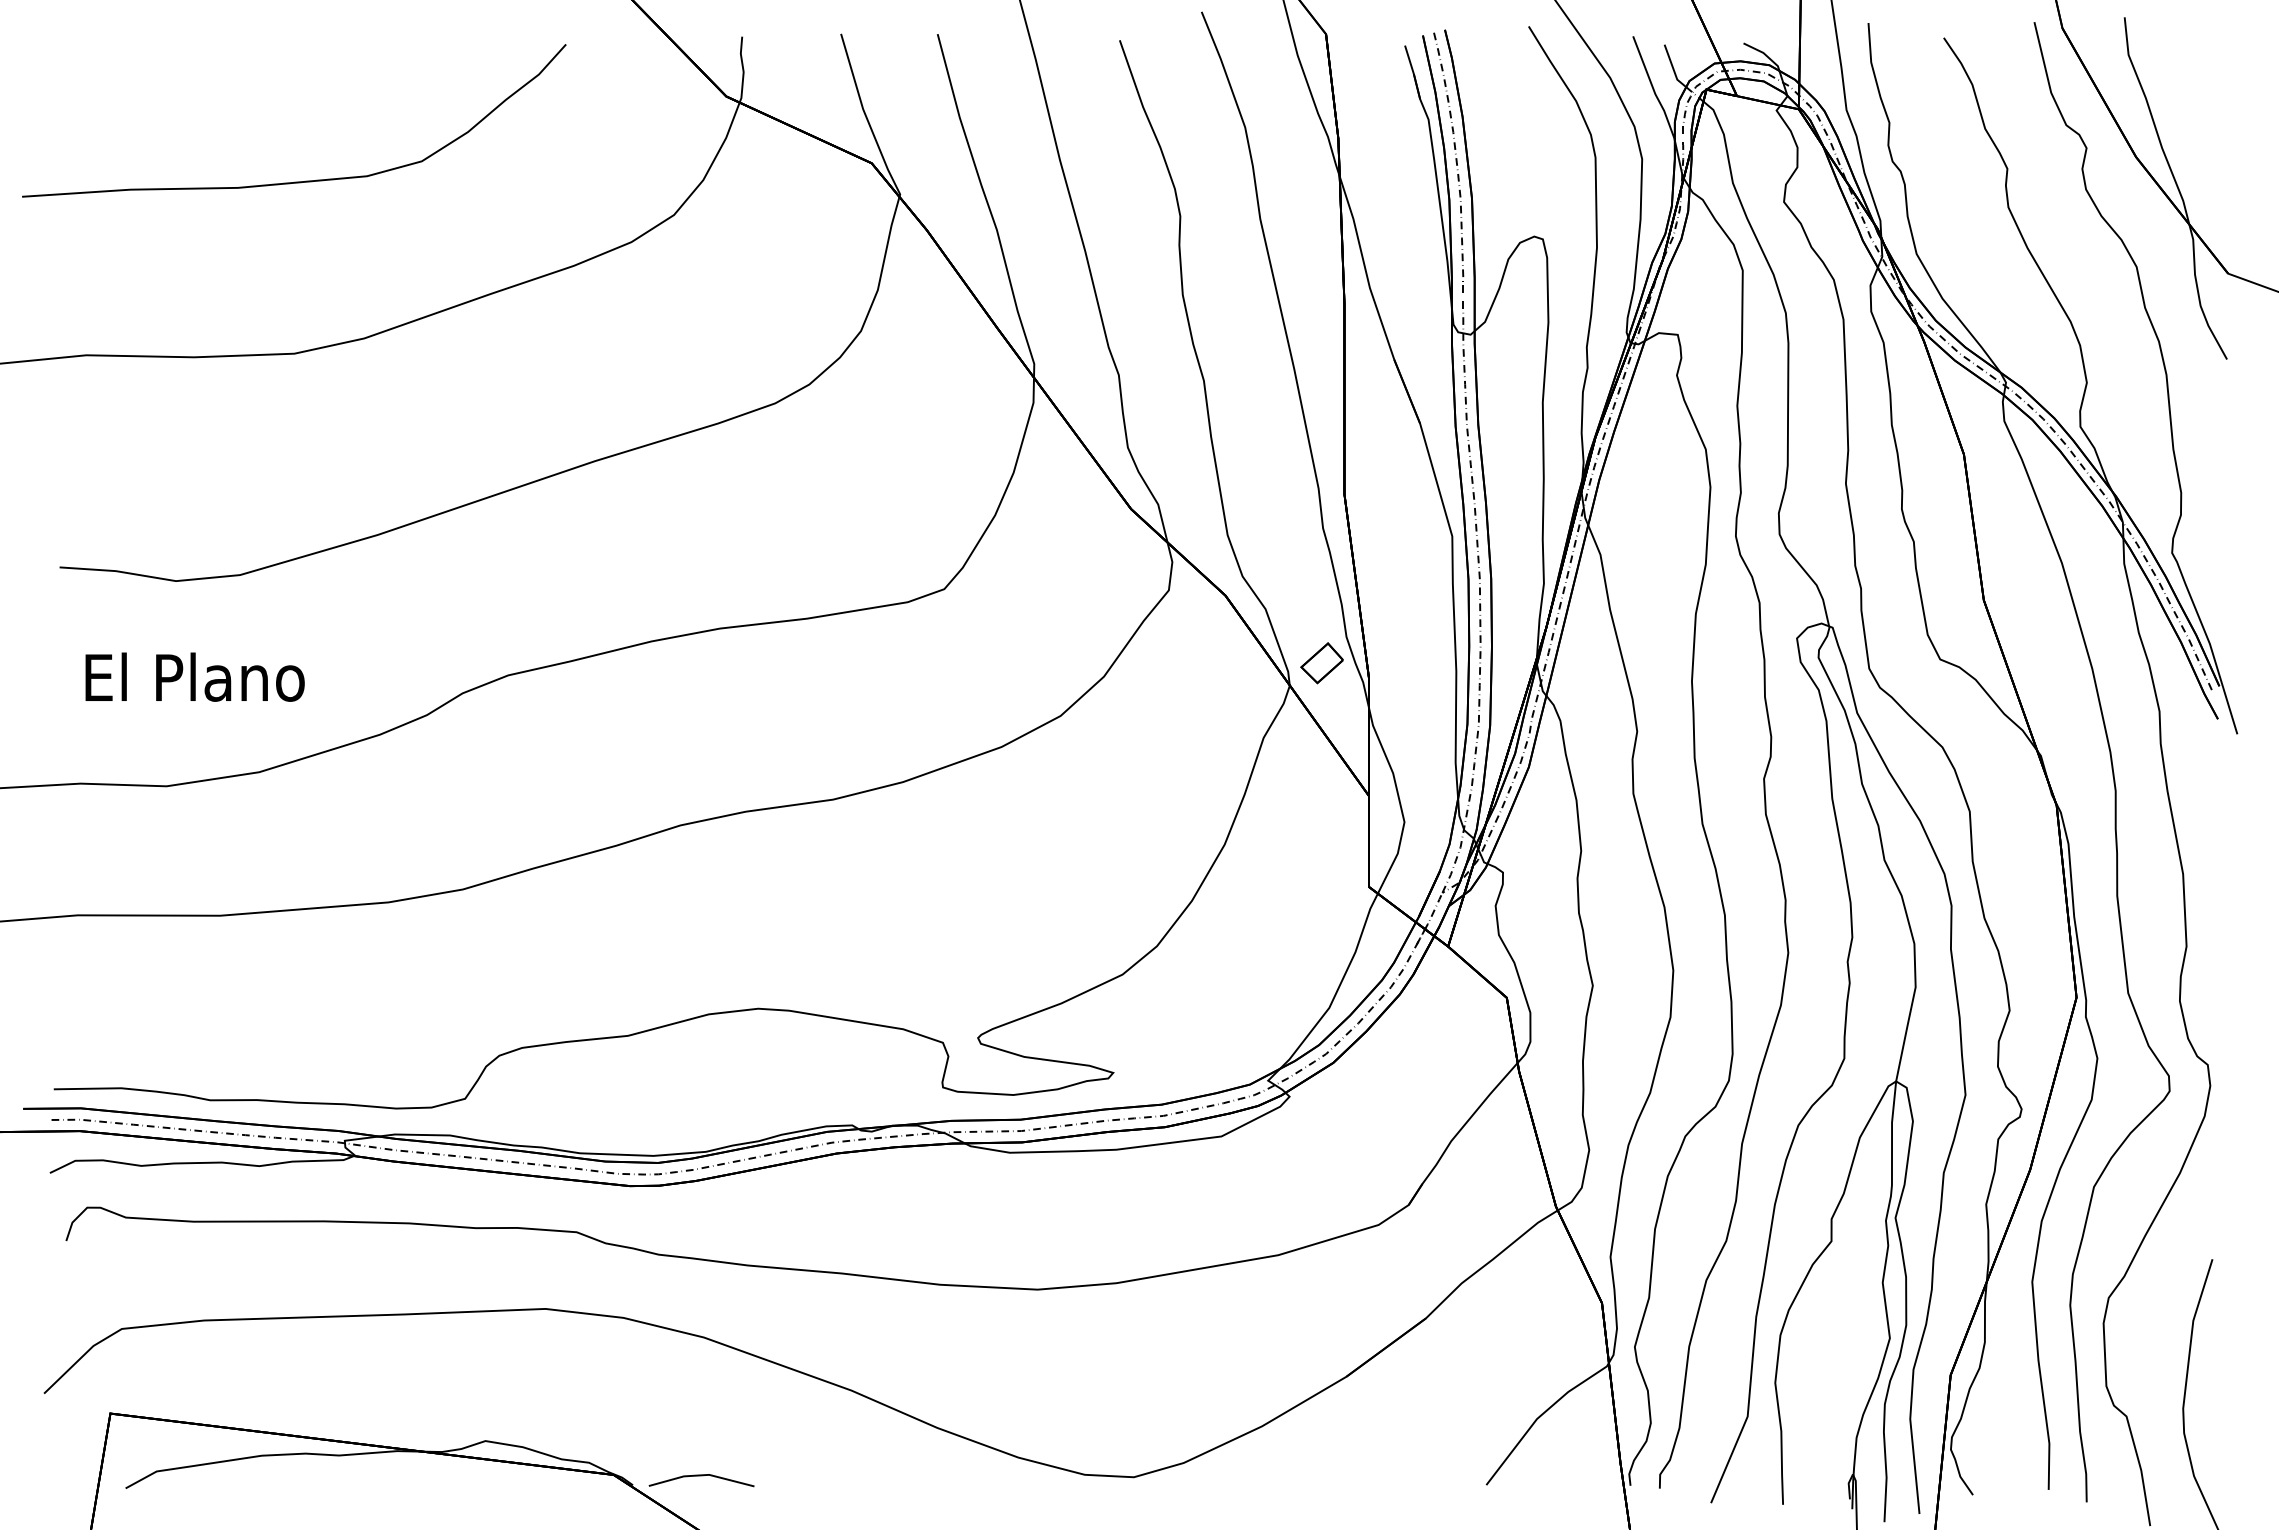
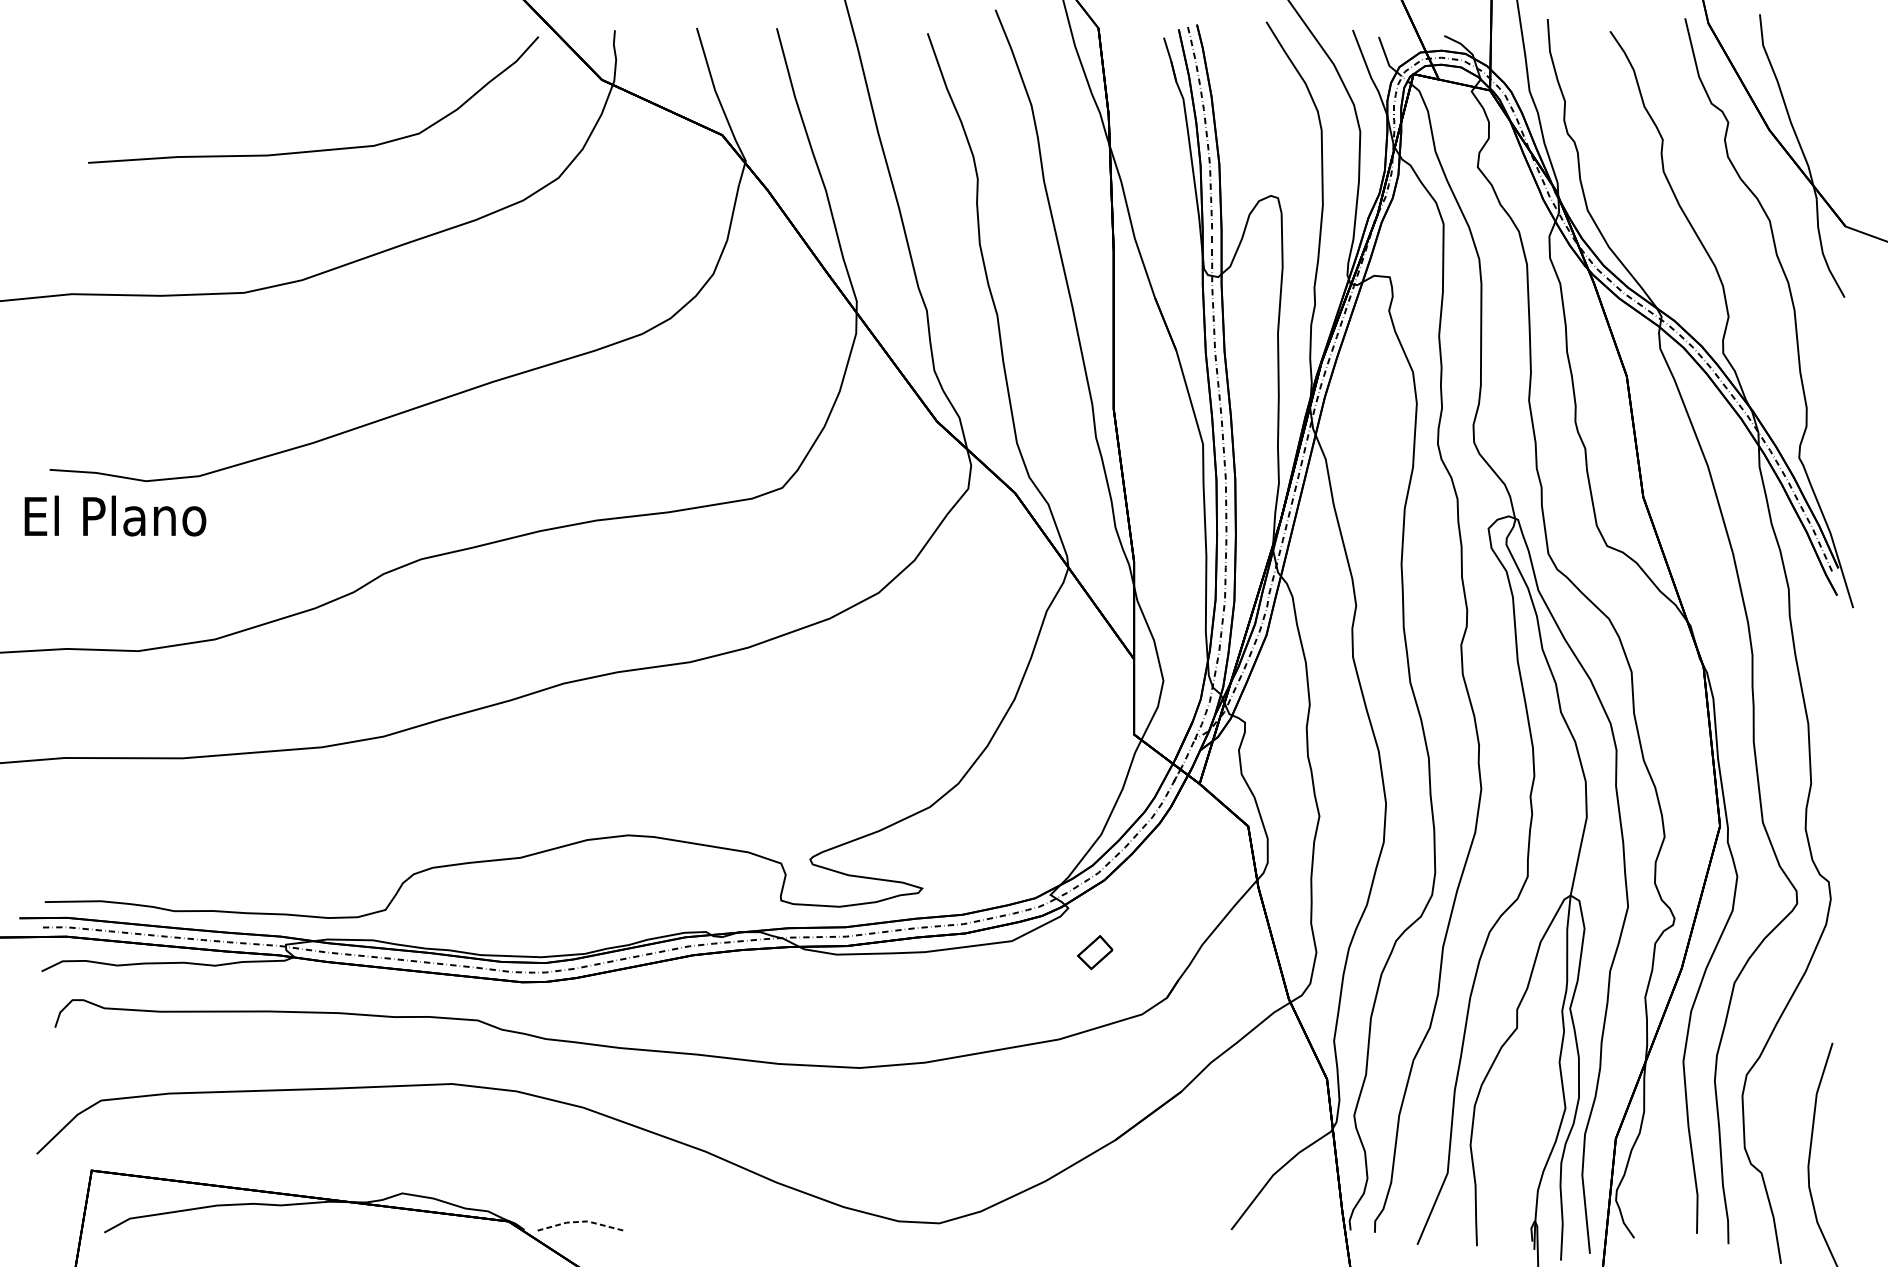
curve: (305, 180) -> (322, 149), moved
part: (1321, 663) -> (1094, 952), moved
text: (194, 676) -> (114, 515), moved
line: (701, 1475) -> (581, 1221), solid -> dashed

